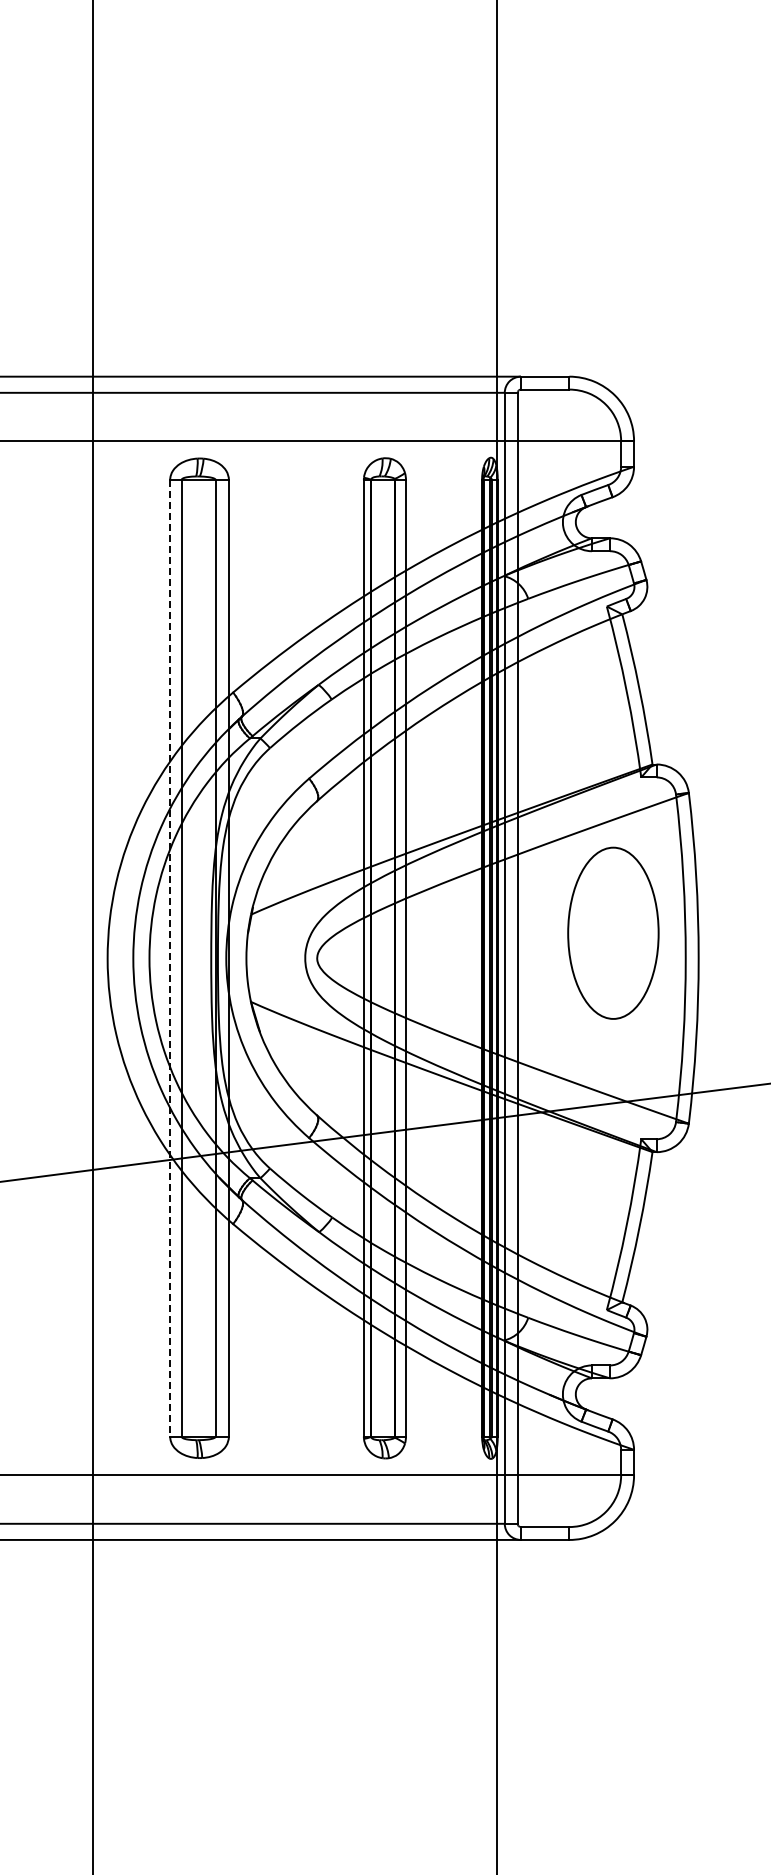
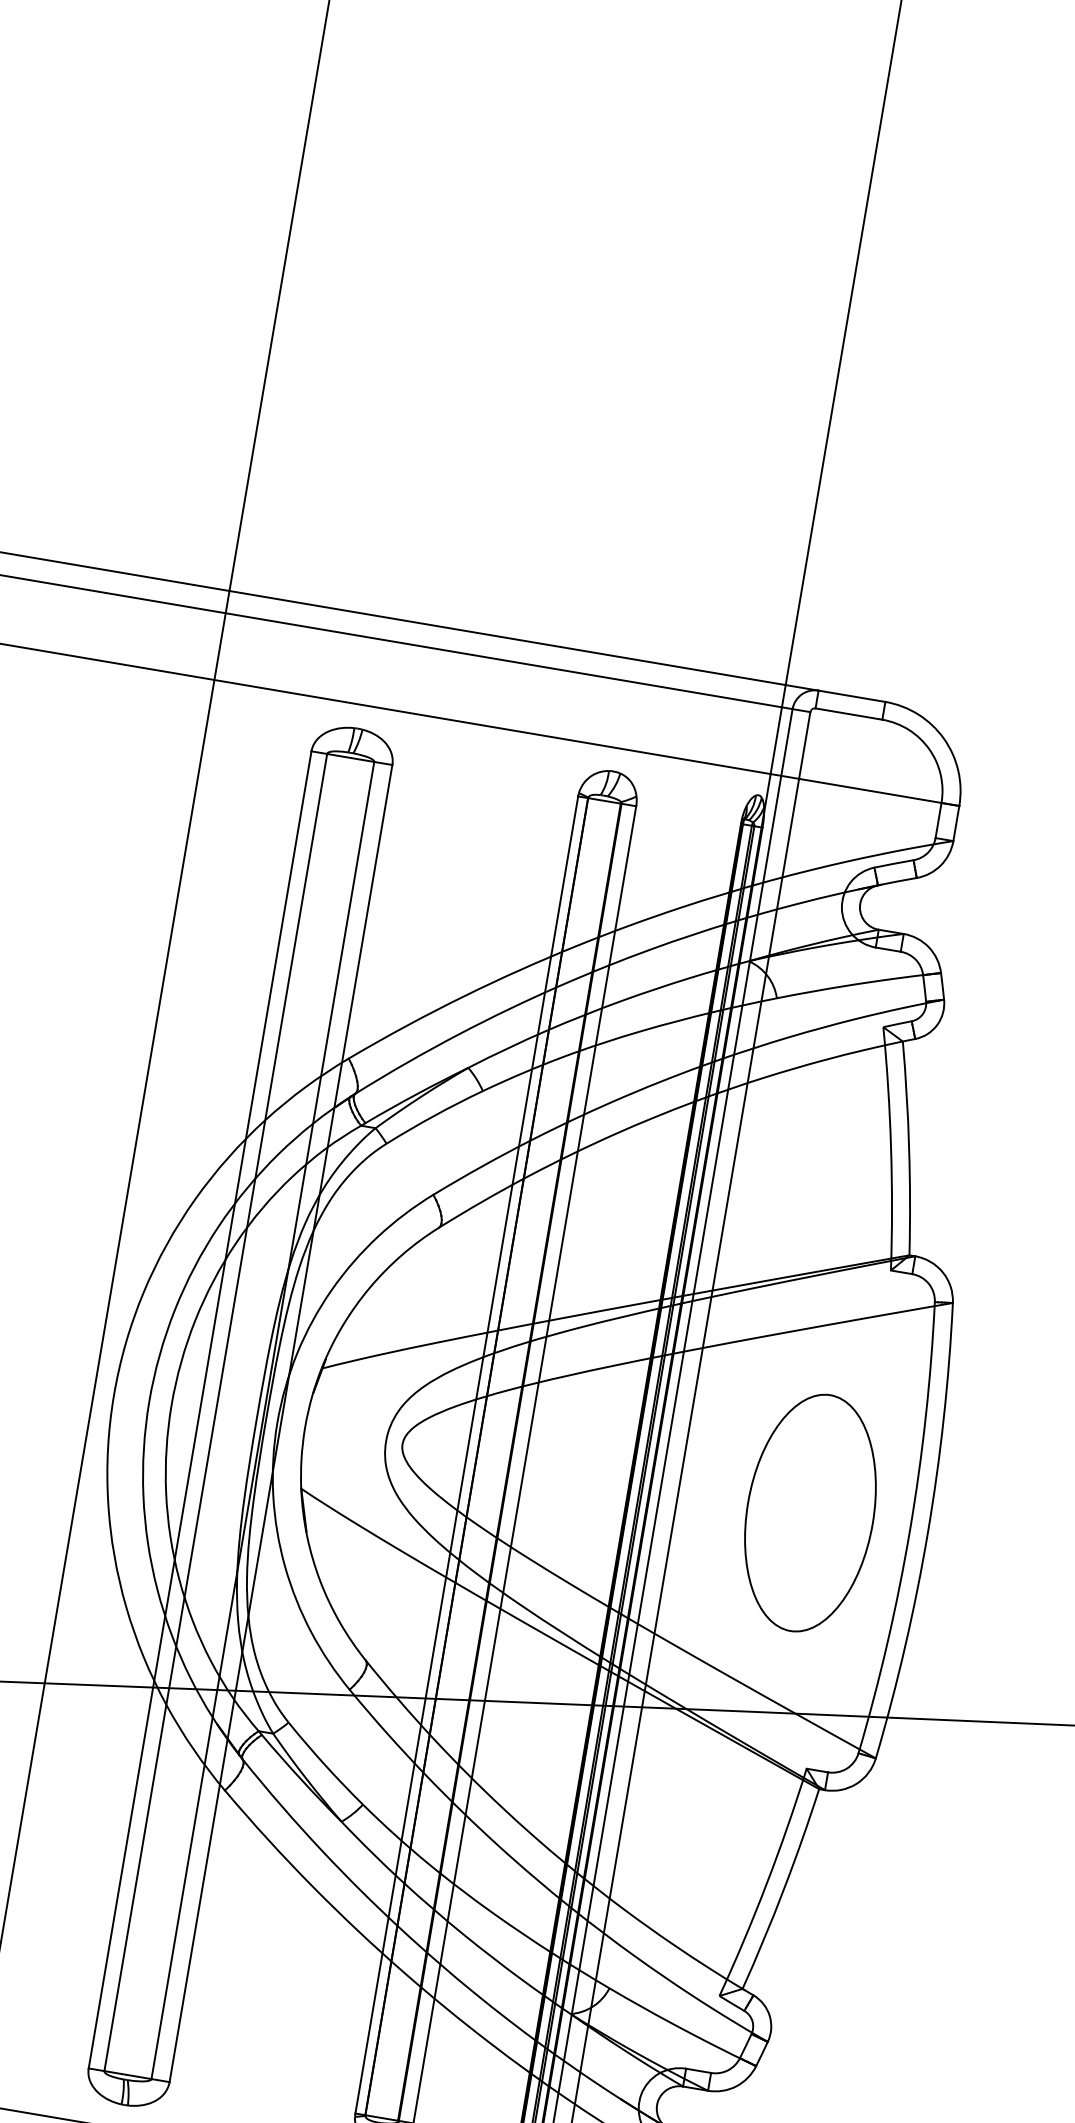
part: (613, 932) -> (810, 1512), moved
line: (170, 958) -> (200, 1410), dashed -> solid

